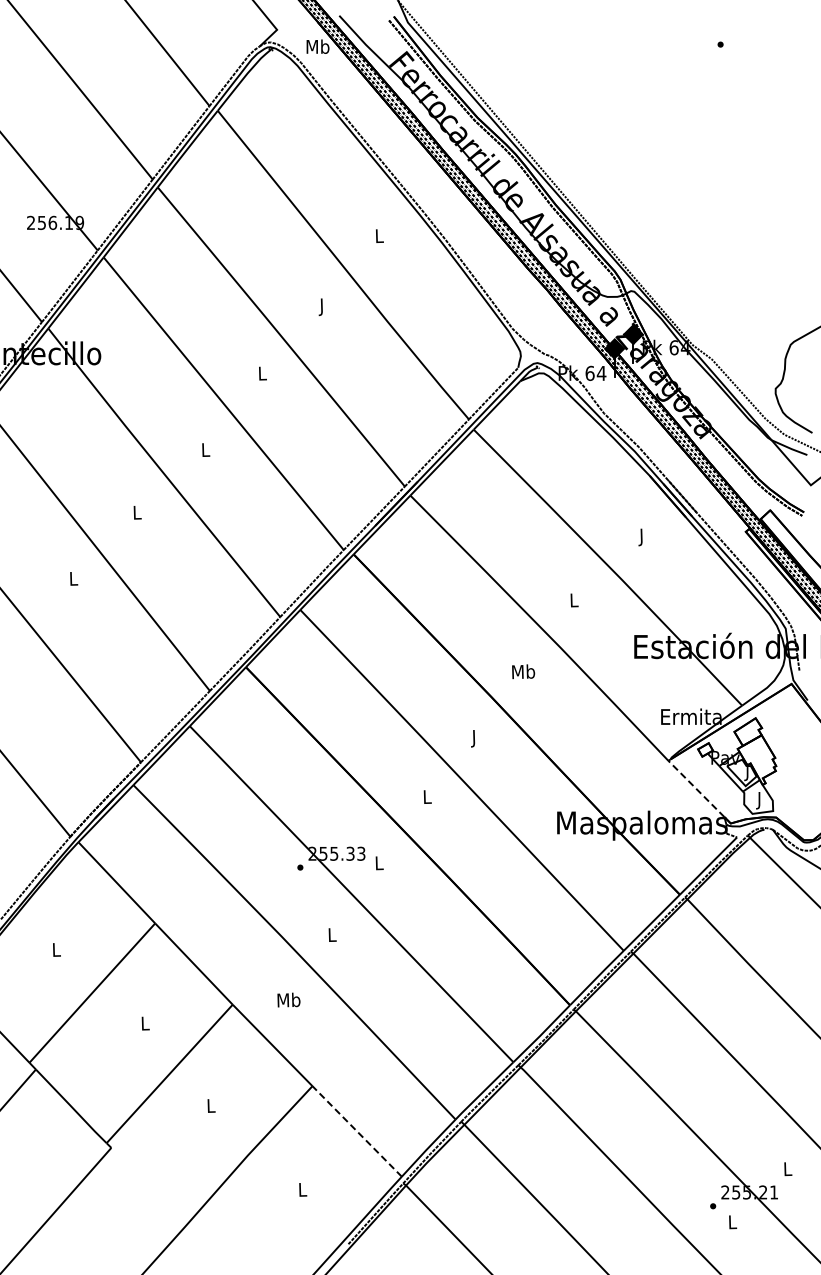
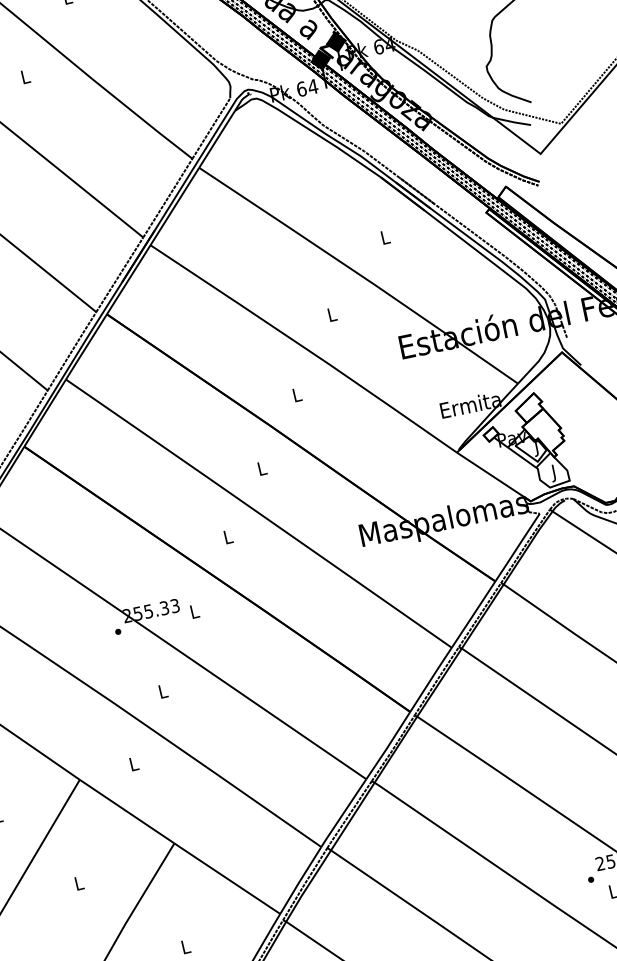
text: (322, 307) -> (26, 78), J -> L
text: (642, 537) -> (386, 239), J -> L
text: (523, 671) -> (296, 394), Mb -> L
text: (474, 738) -> (262, 470), J -> L
line: (696, 788) -> (490, 474), dashed -> solid
text: (288, 999) -> (133, 763), Mb -> L
line: (356, 1130) -> (226, 877), dashed -> solid

